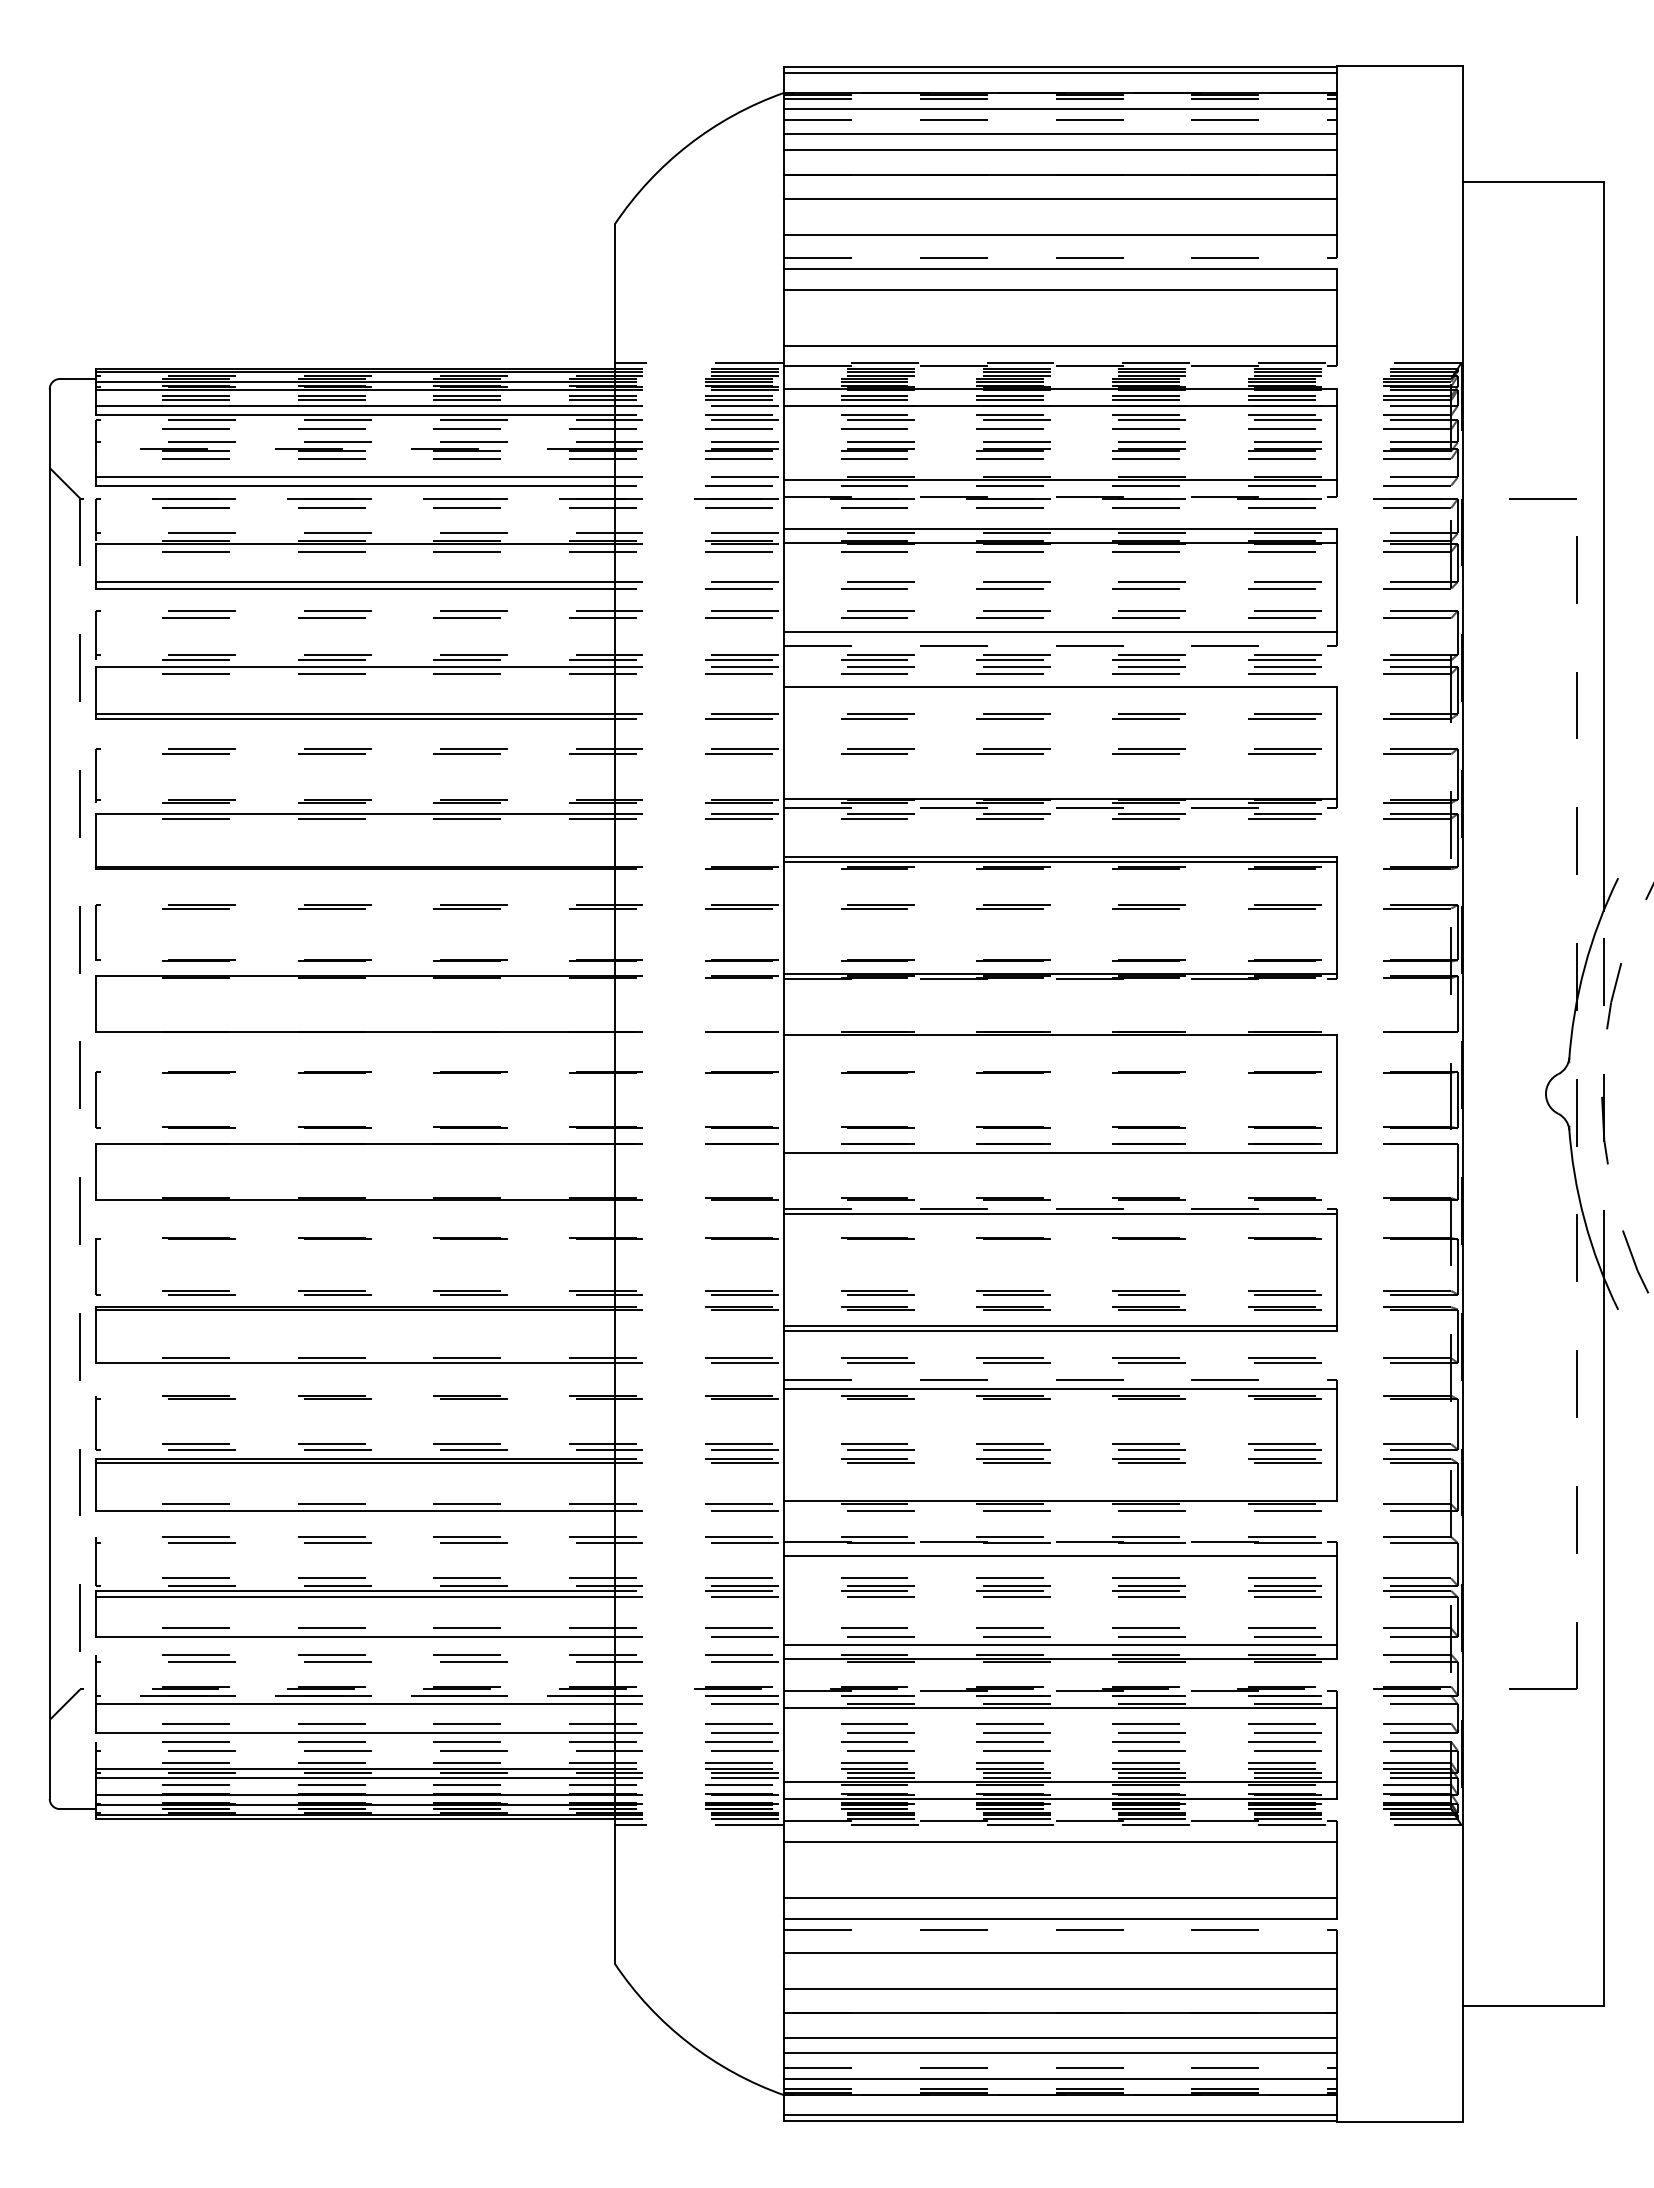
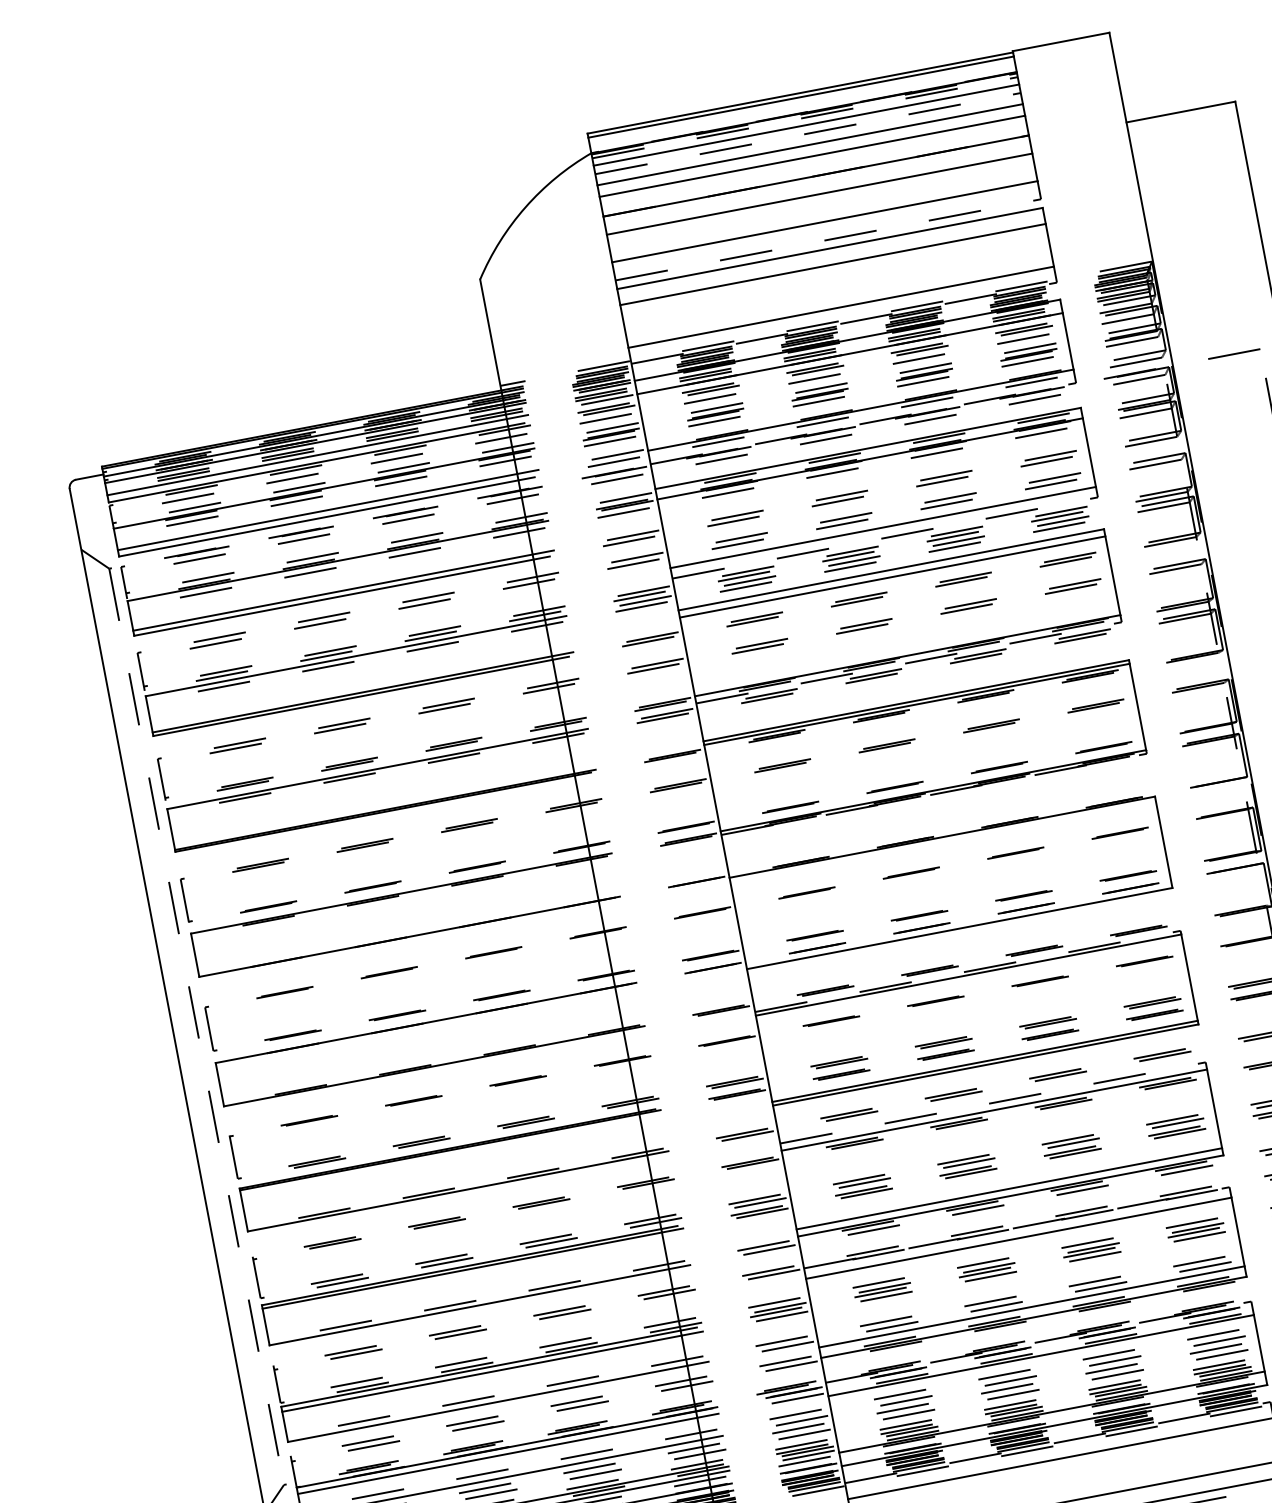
line: (355, 449) -> (313, 490), dashed -> solid
line: (1060, 696) -> (892, 577), added
line: (1060, 1491) -> (1009, 1188), added
line: (355, 1696) -> (496, 1449), dashed -> solid

